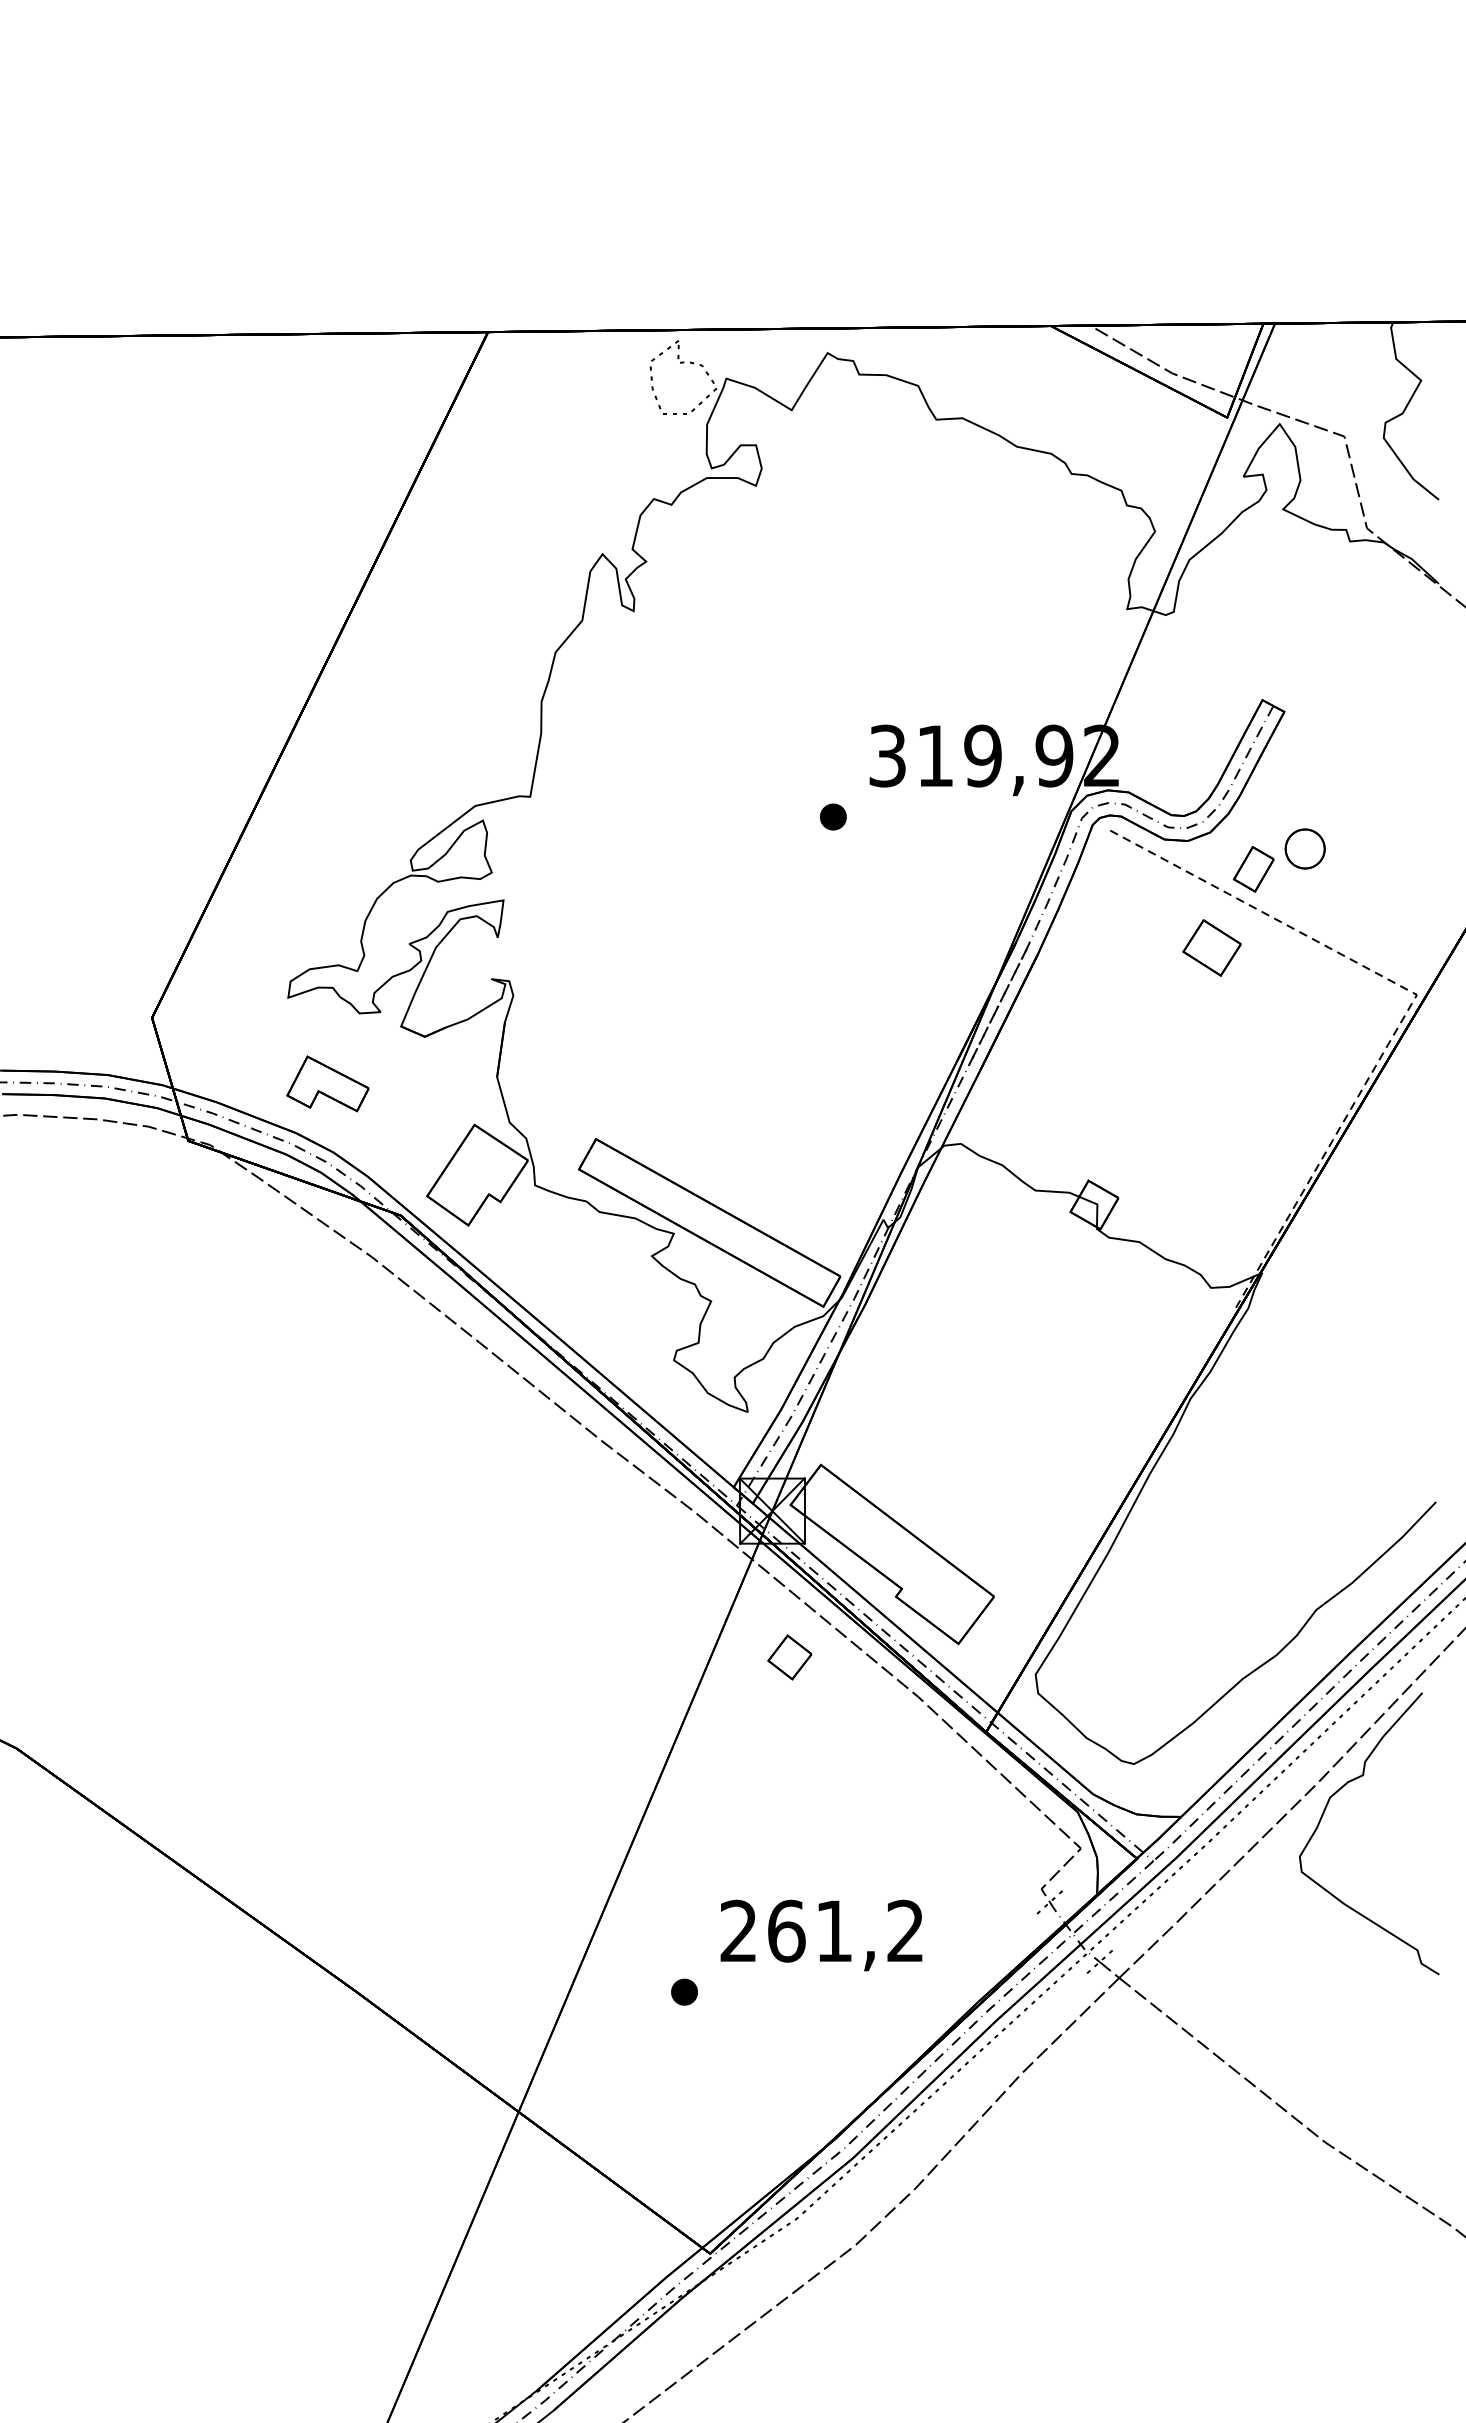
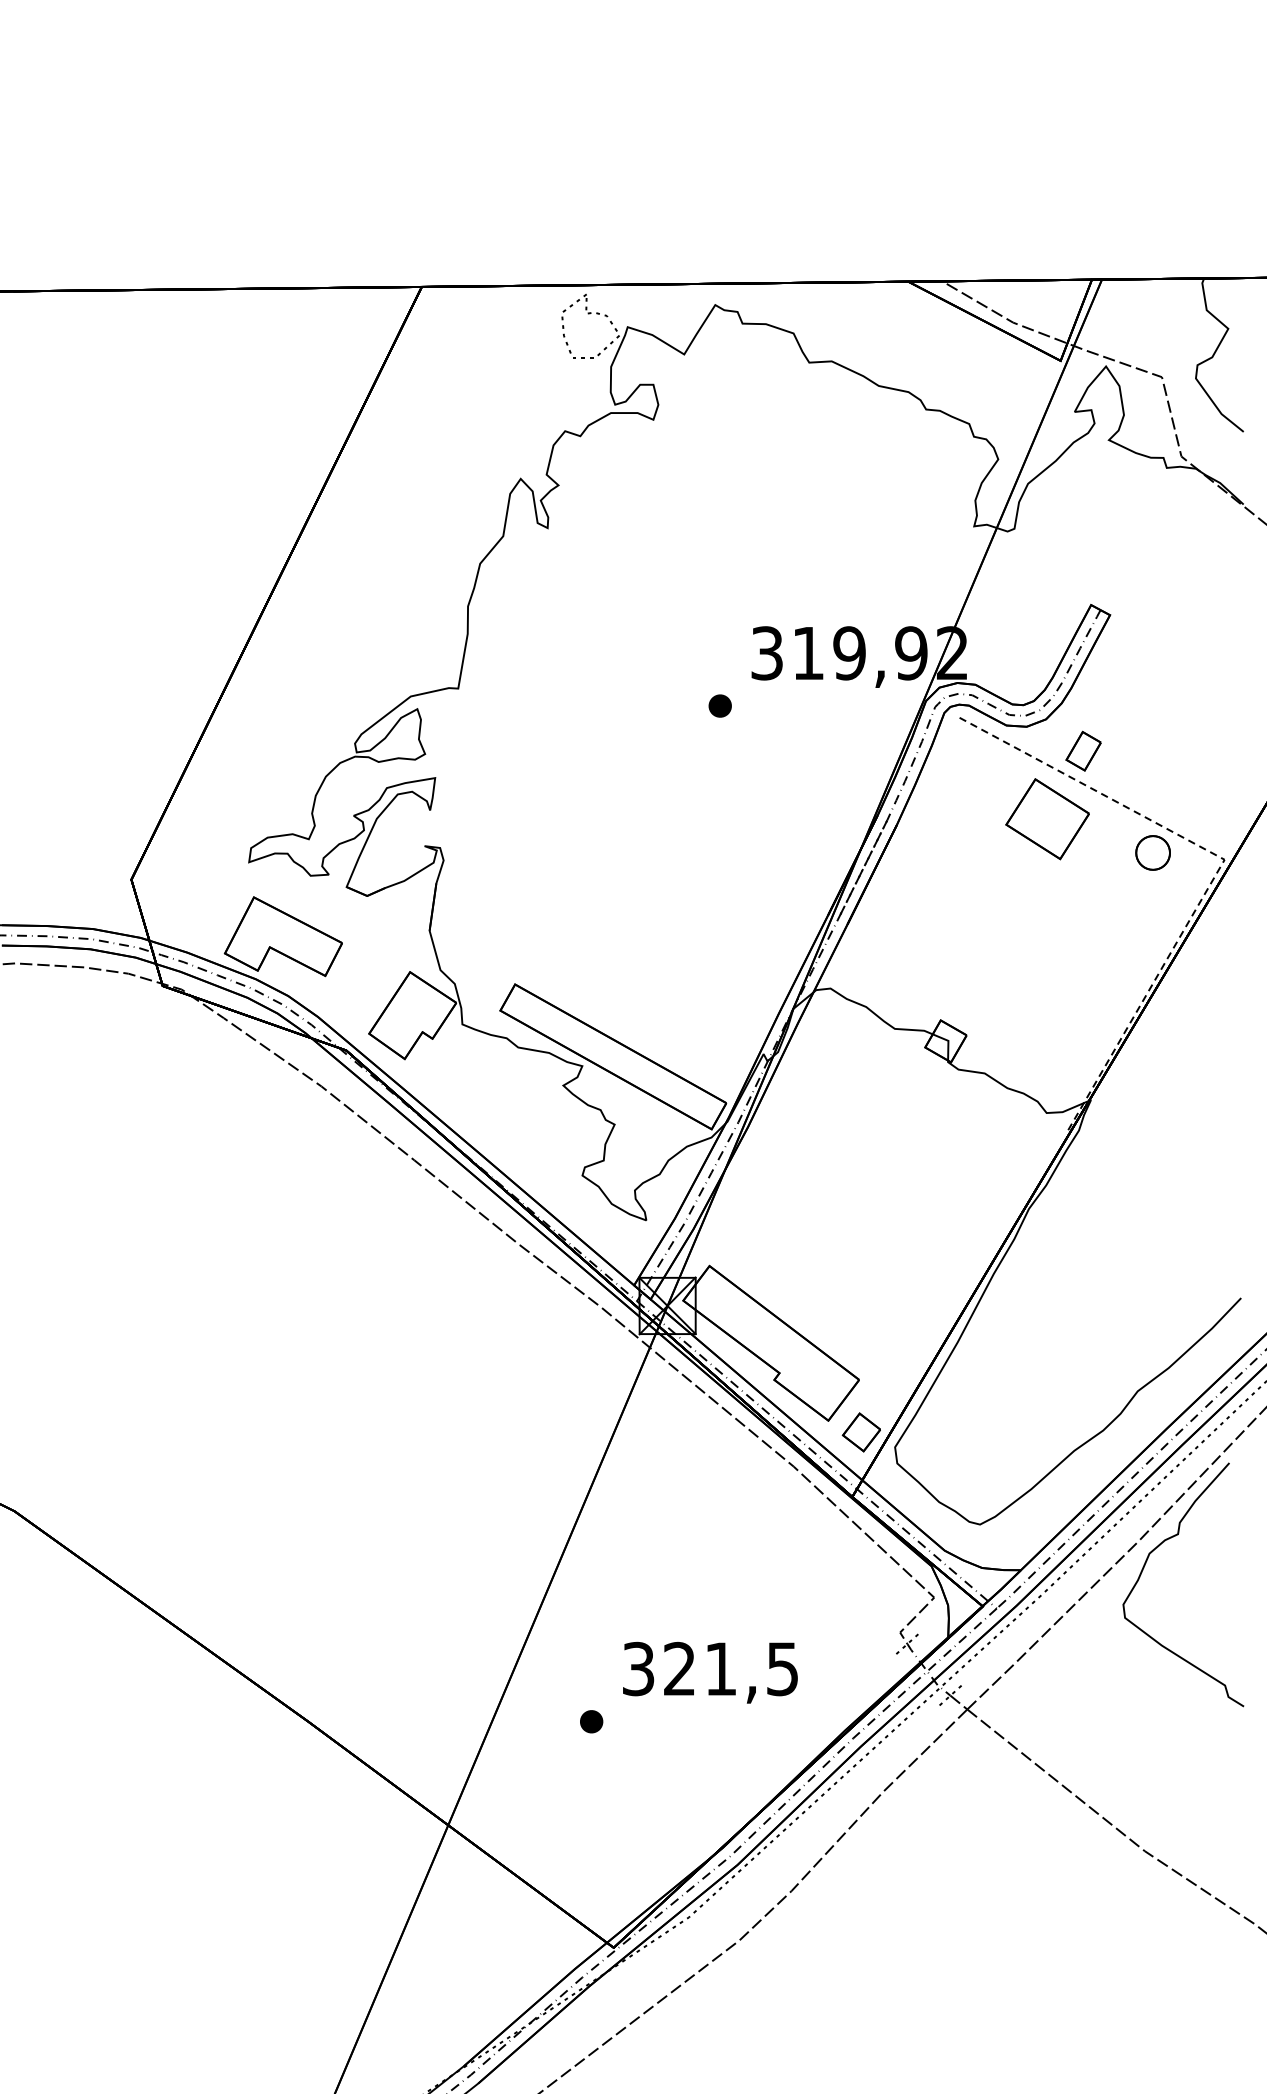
part: (1304, 848) -> (1152, 852), moved
part: (1211, 947) -> (1047, 818), size x1.67
part: (327, 1083) -> (283, 936), size x1.67
part: (789, 1657) -> (861, 1432), moved
text: (821, 1930) -> (709, 1668), 261,2 -> 321,5

